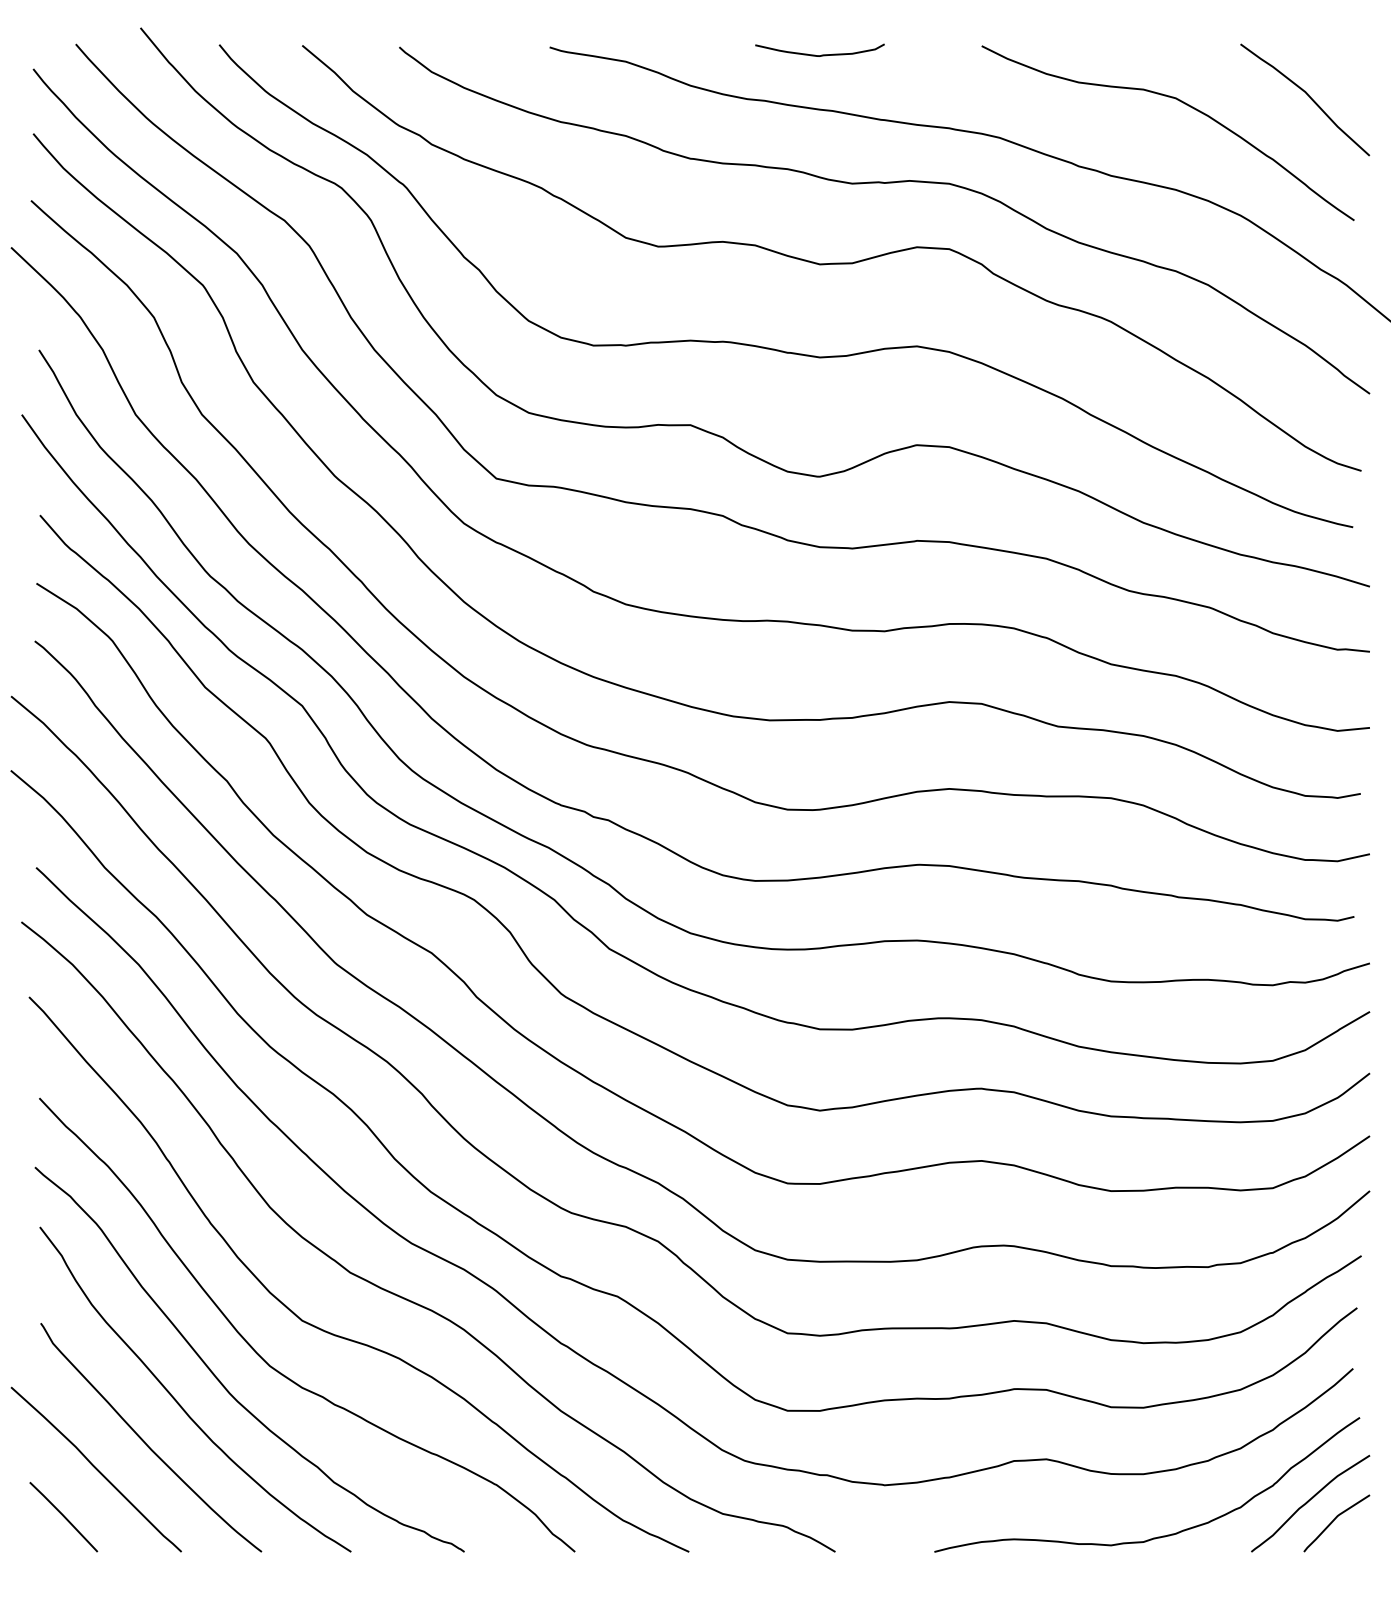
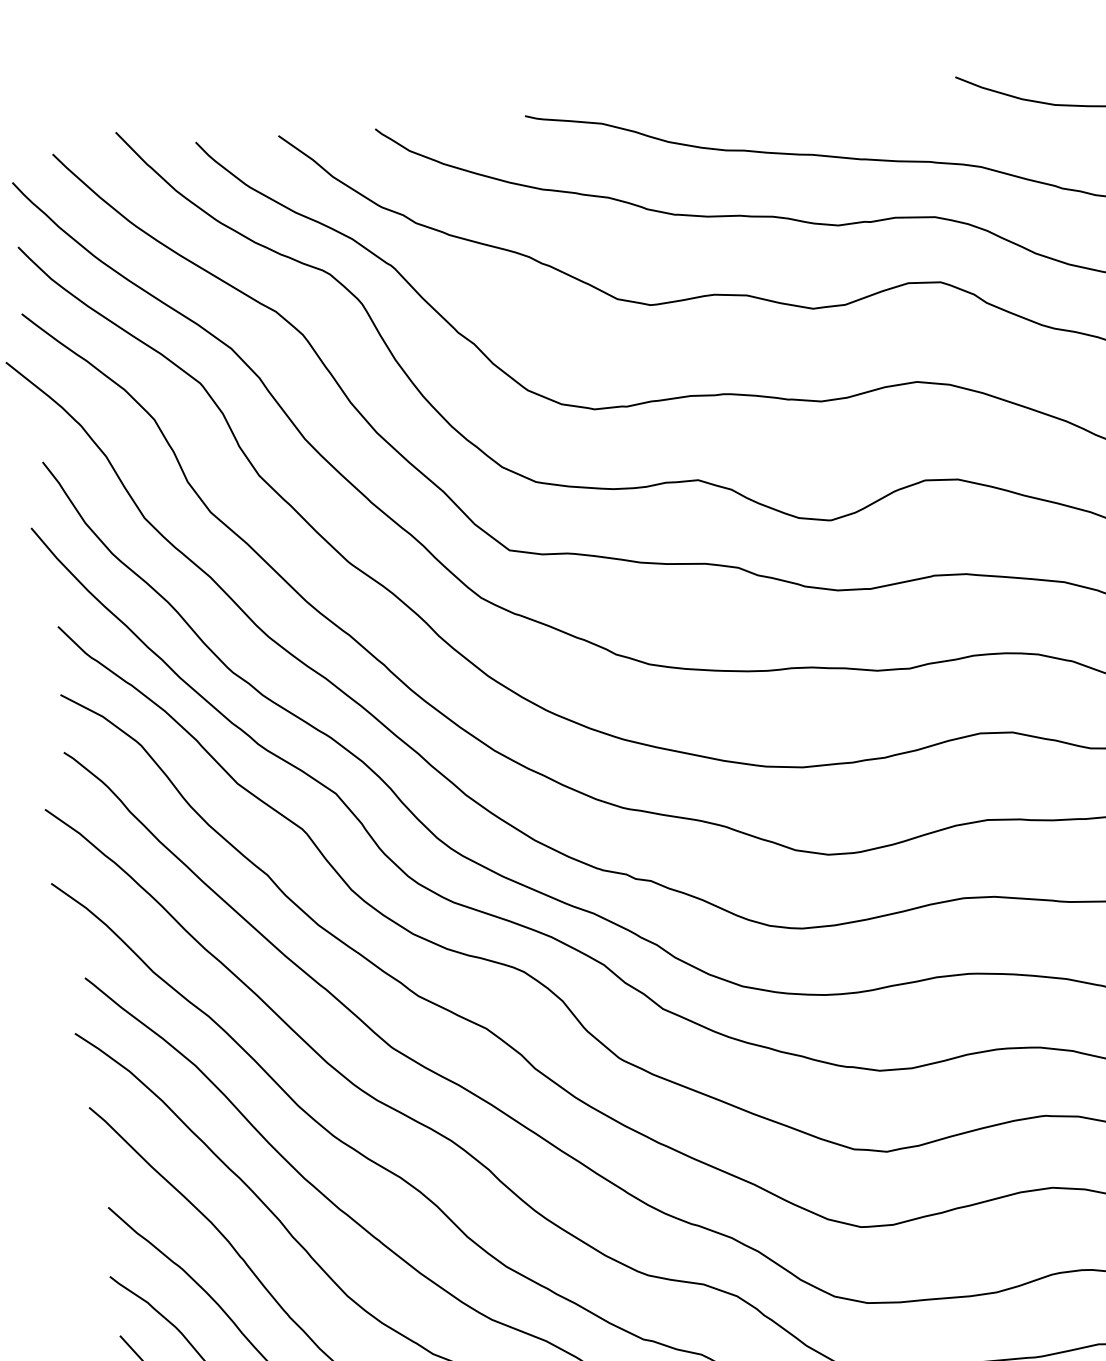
curve: (821, 54) -> (796, 99), removed

